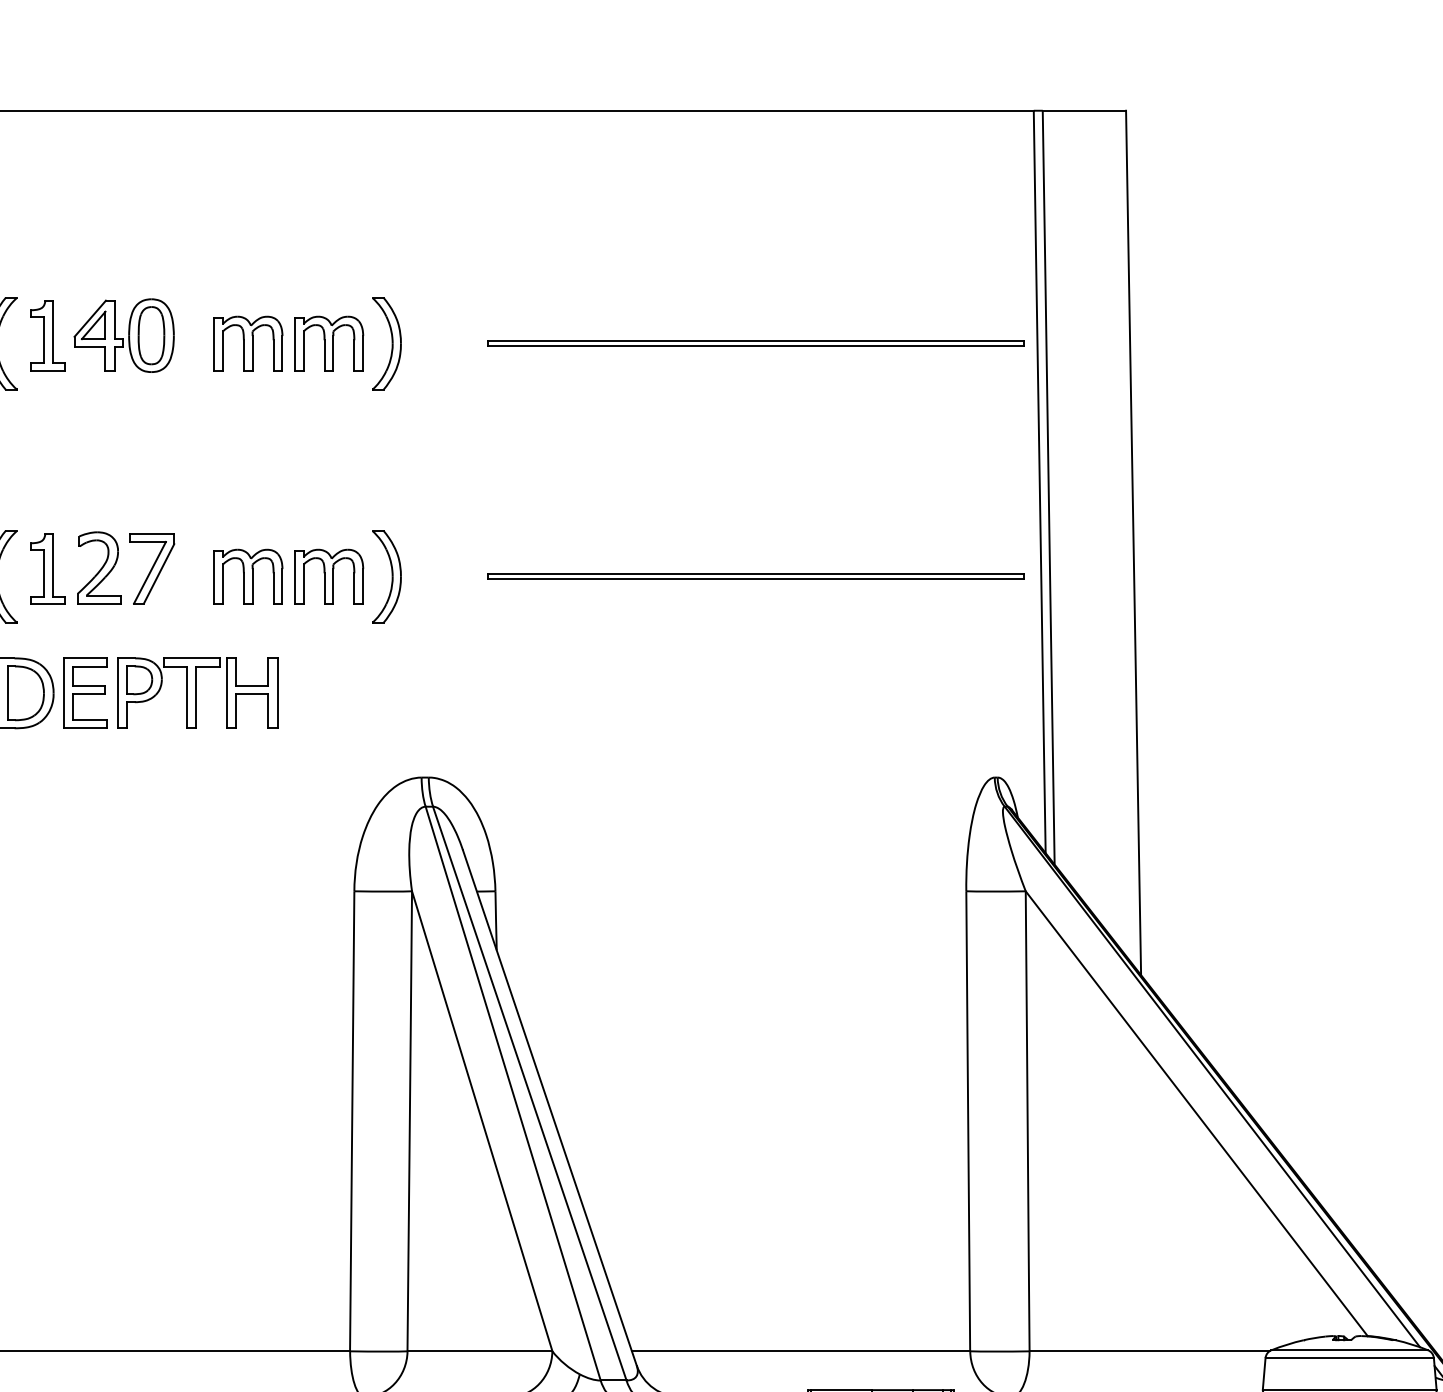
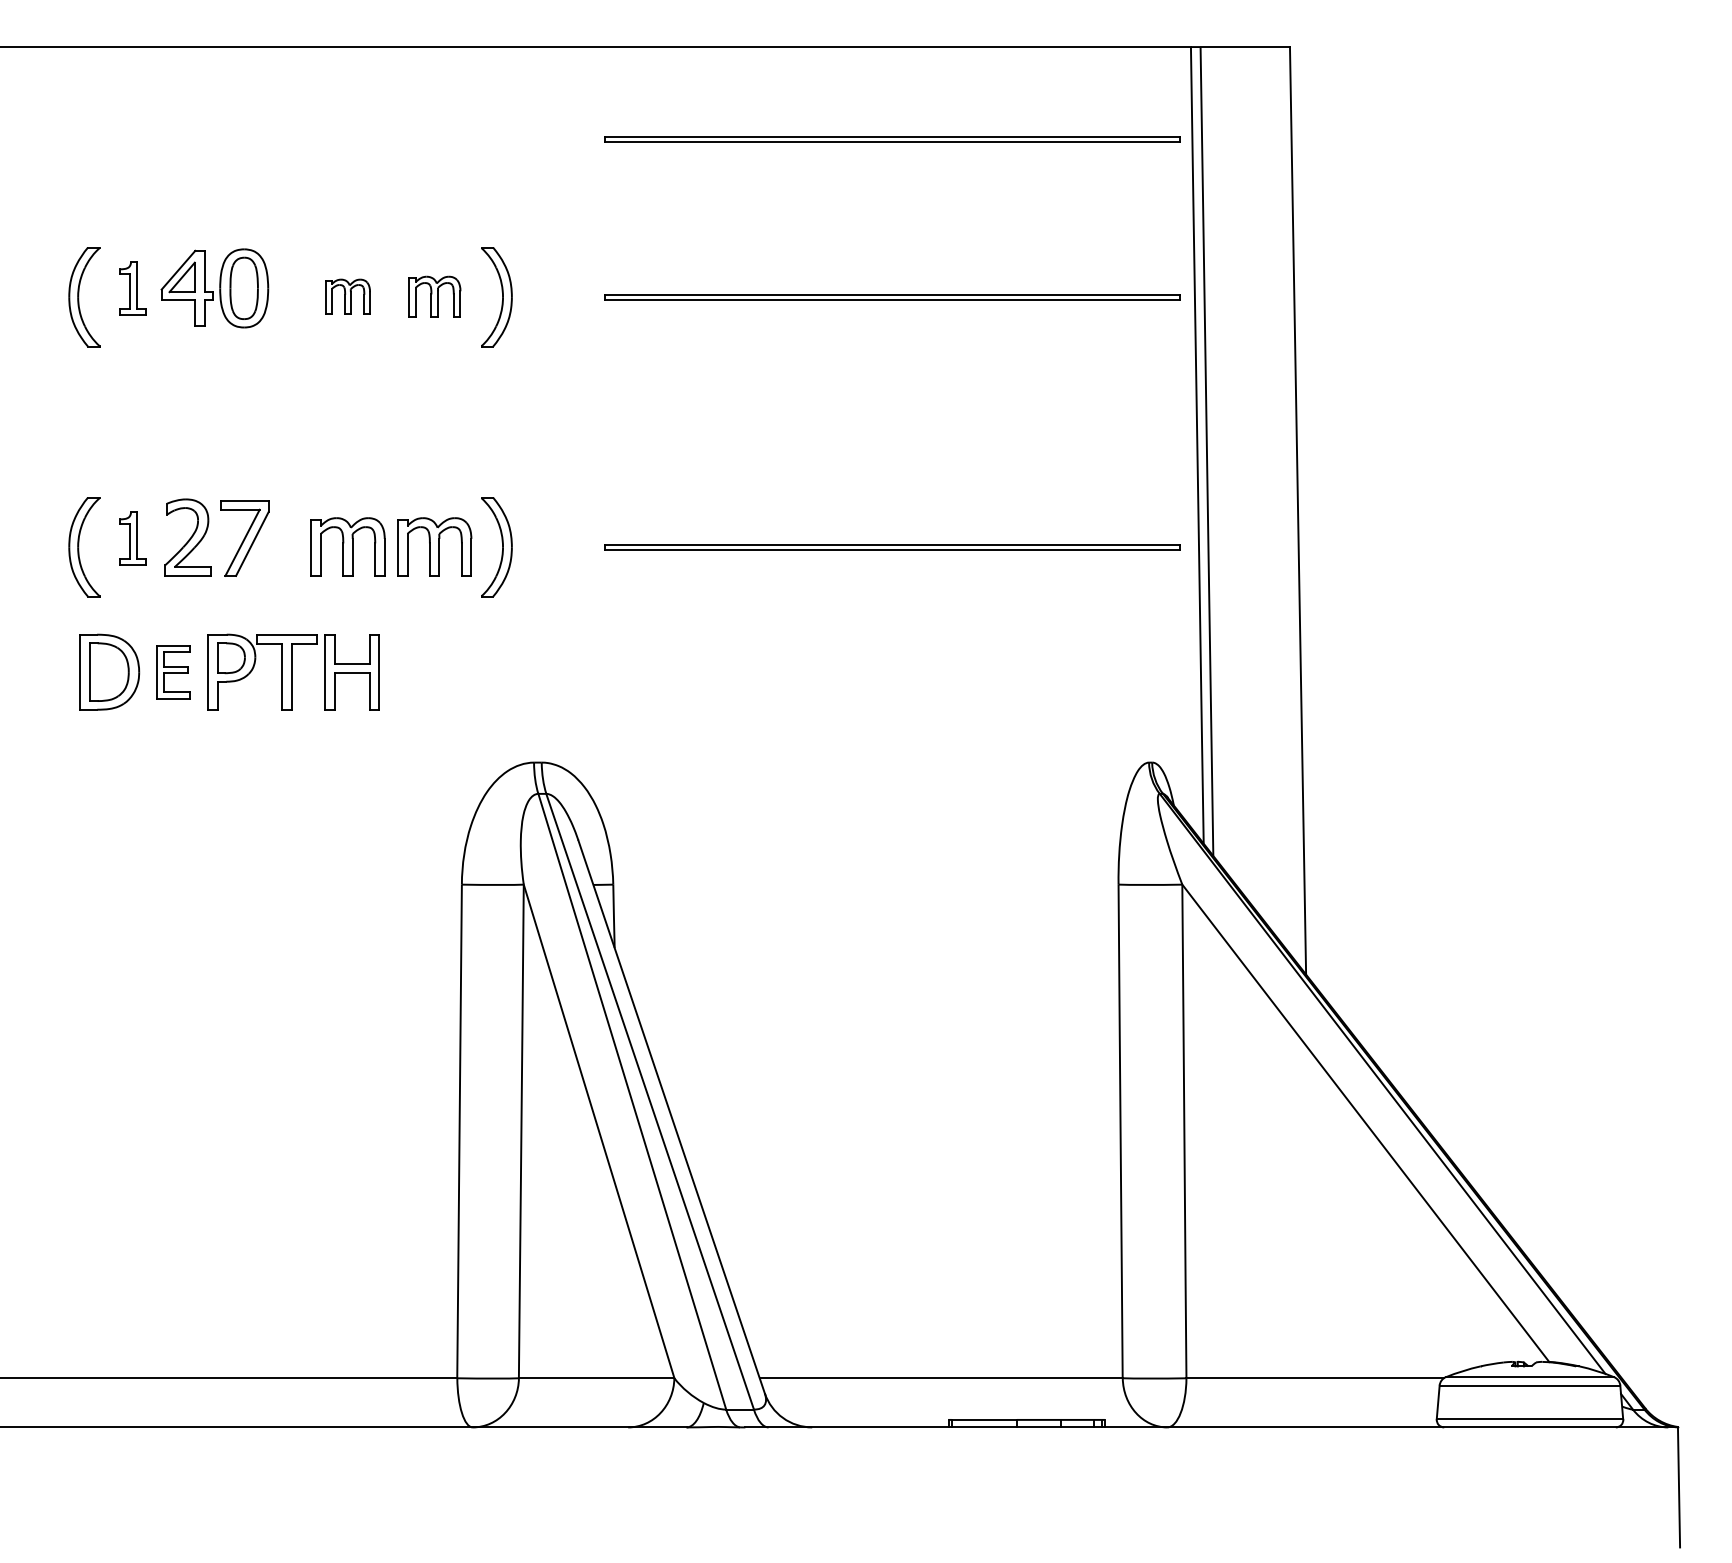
part: (755, 196) -> (892, 139), added
part: (47, 335) -> (132, 288), size x0.7
part: (247, 343) -> (347, 296), size x0.6
part: (328, 343) -> (434, 296), size x0.7
part: (47, 568) -> (132, 538), size x0.7
part: (85, 693) -> (173, 672), size x0.7

